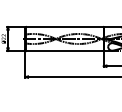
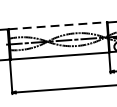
line: (65, 27) -> (58, 26), solid -> dashed

